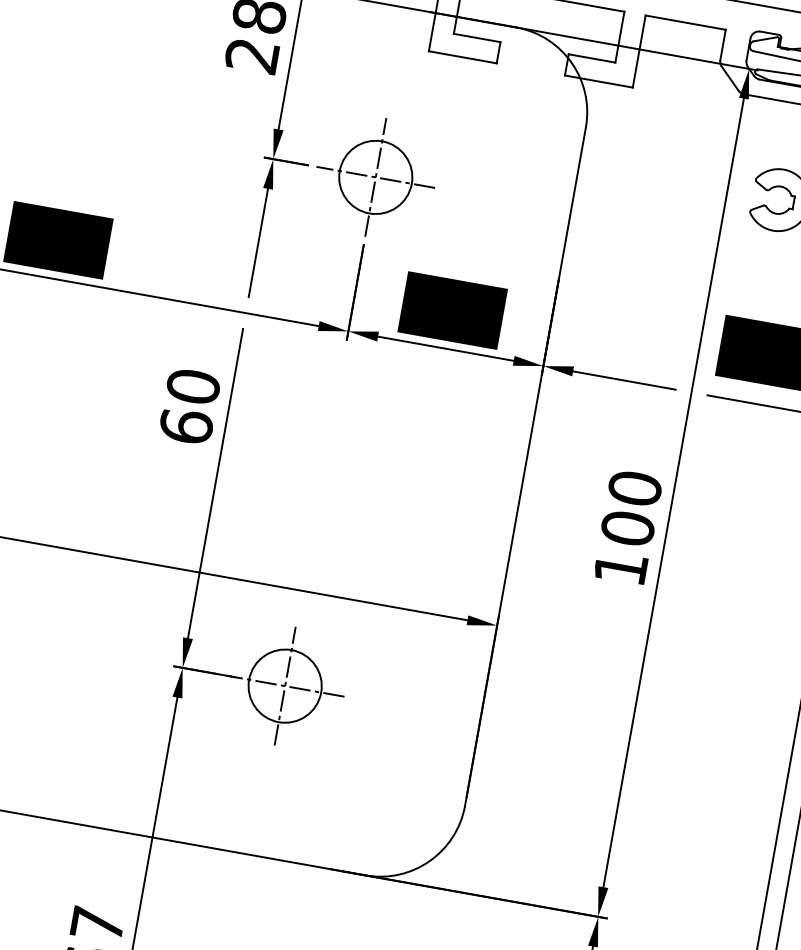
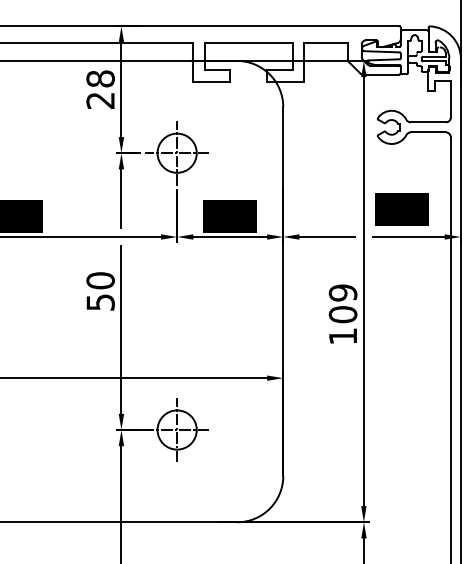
text: (186, 424) -> (100, 301), 60 -> 50
text: (635, 487) -> (343, 292), 100 -> 109

